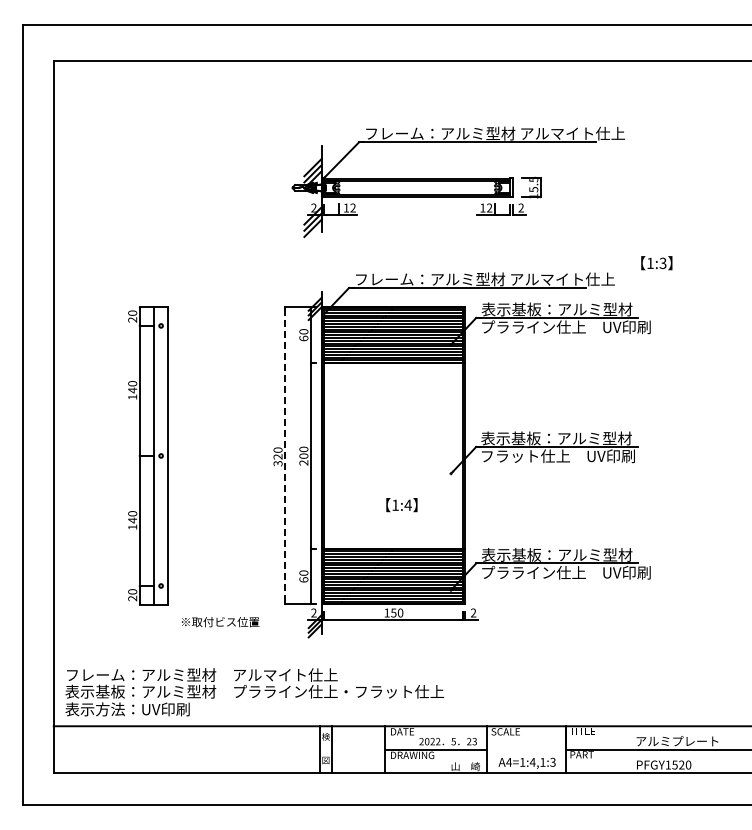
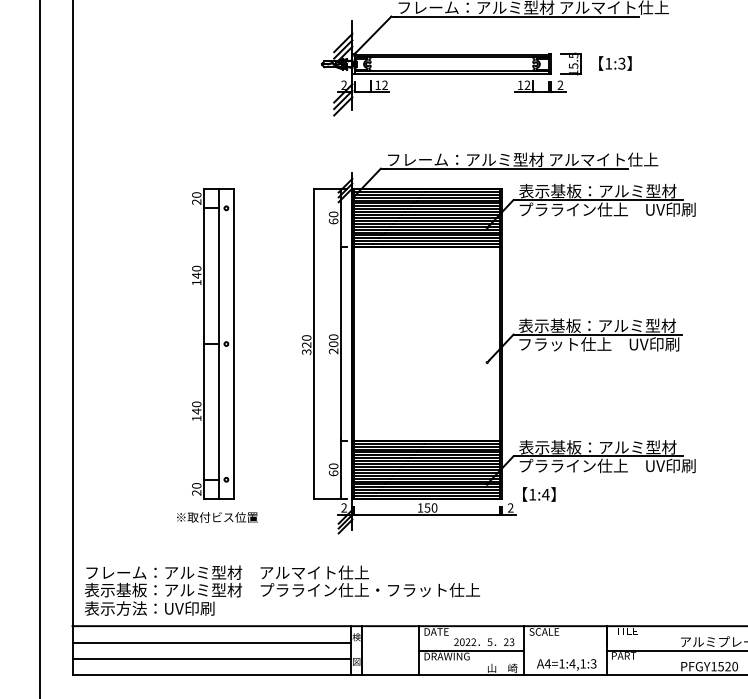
text: (656, 263) -> (615, 63), moved
part: (148, 455) -> (213, 343), moved
line: (284, 456) -> (313, 344), dashed -> solid
text: (401, 505) -> (538, 494), moved
text: (220, 622) -> (217, 517), moved
line: (186, 741) -> (211, 642), added
line: (186, 757) -> (211, 658), added

